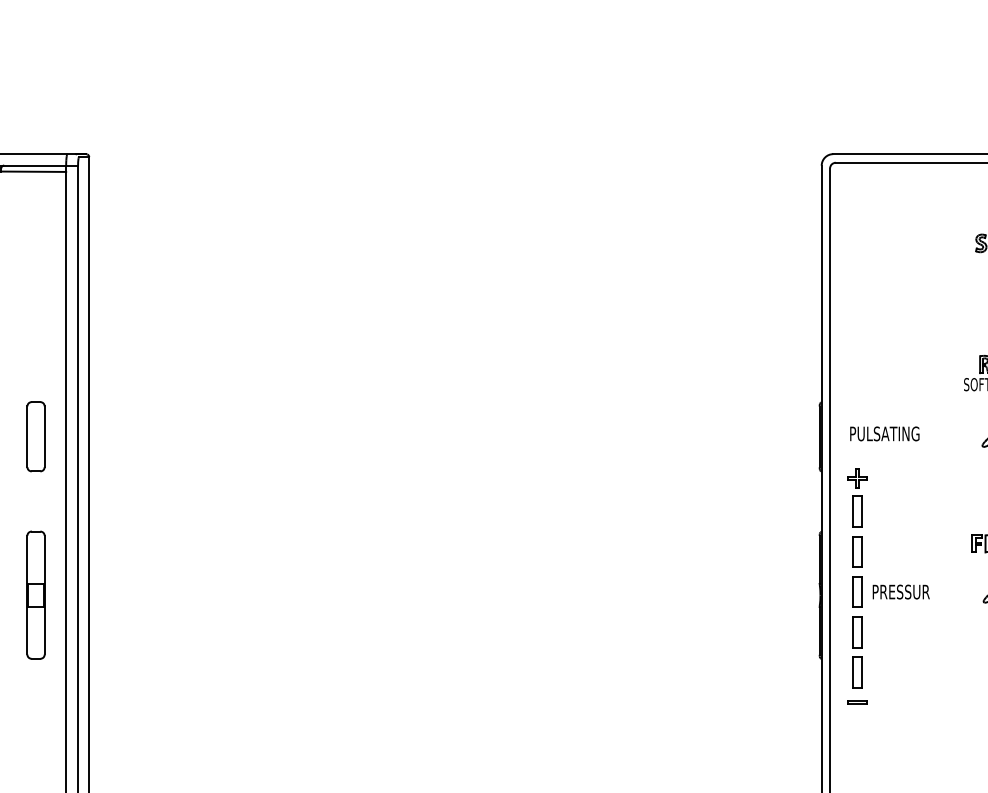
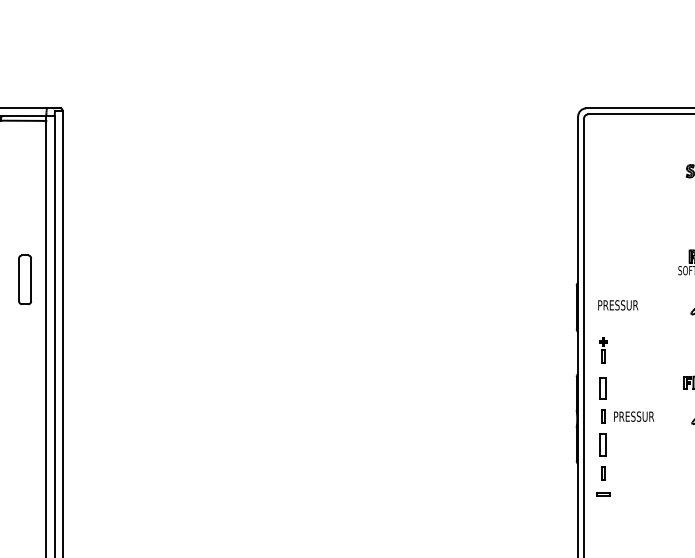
text: (888, 433) -> (625, 305), PULSATING -> PRESSUR
part: (35, 436) -> (24, 279), moved
part: (857, 497) -> (603, 350), size x0.6
part: (857, 591) -> (603, 416), size x0.6
part: (35, 594) -> (24, 418), removed
part: (857, 672) -> (603, 473), size x0.6

